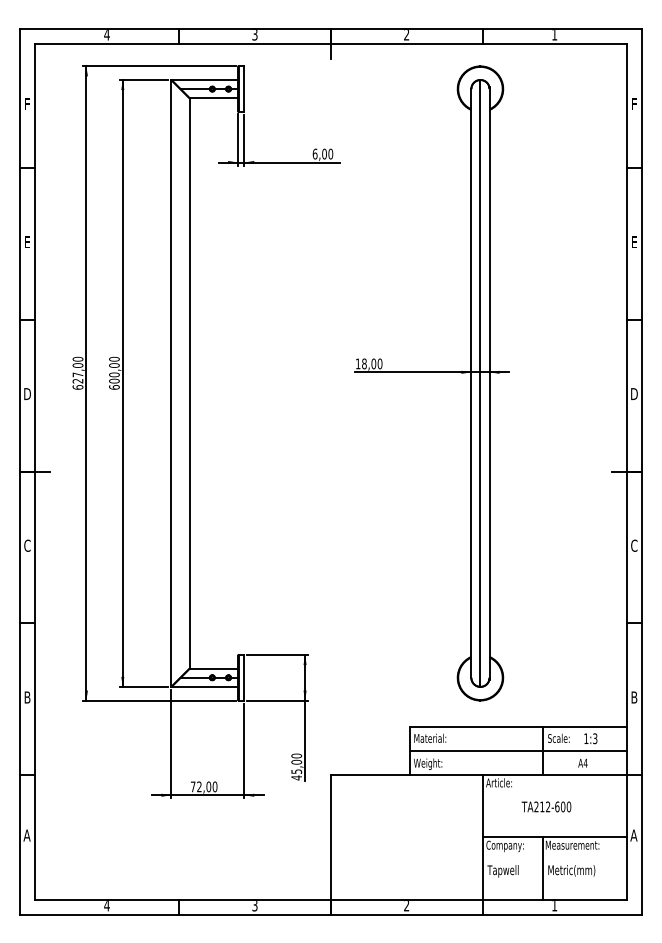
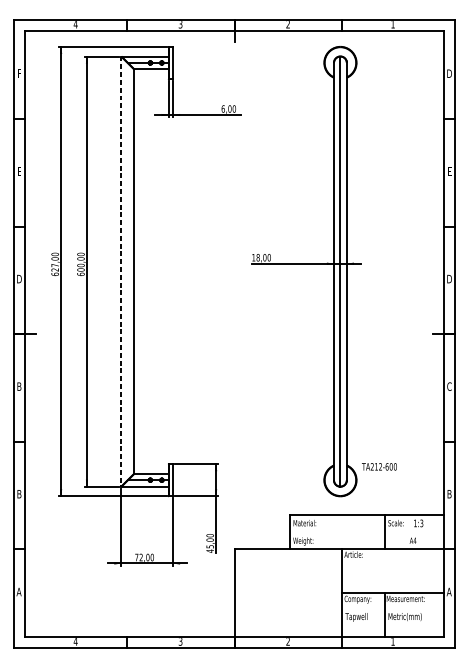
text: (634, 104) -> (449, 73), F -> D
line: (171, 383) -> (121, 271), solid -> dashed
text: (27, 545) -> (19, 386), C -> B
line: (517, 751) -> (366, 532), removed
text: (546, 806) -> (379, 466), moved

